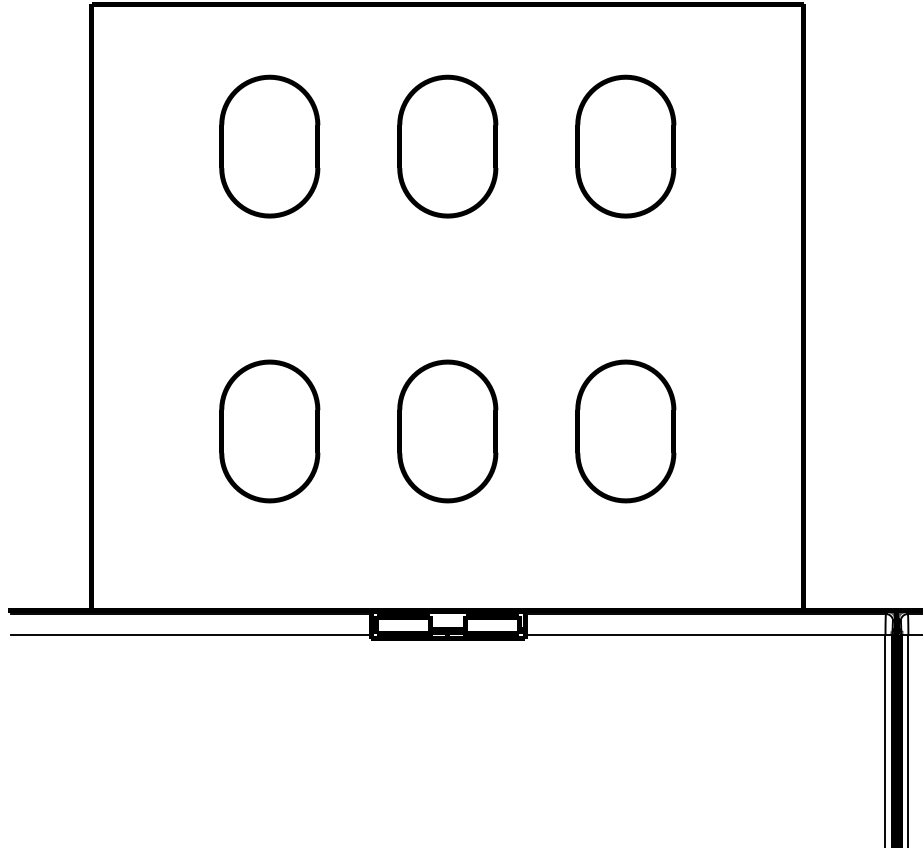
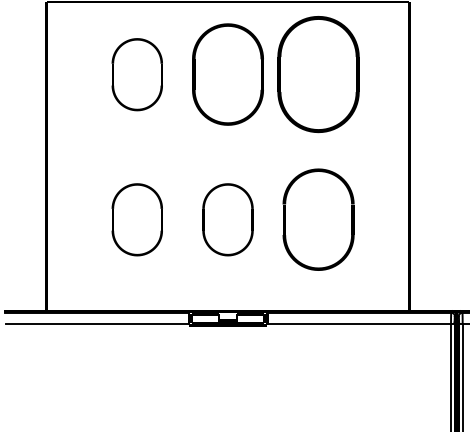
part: (446, 146) -> (227, 74), size x1.4
part: (625, 146) -> (318, 74), size x1.6
part: (625, 430) -> (318, 219), size x1.4

